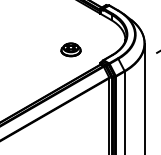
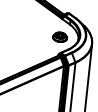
part: (70, 49) -> (59, 36), moved

